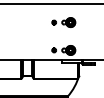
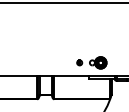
part: (63, 22) -> (91, 27), removed

